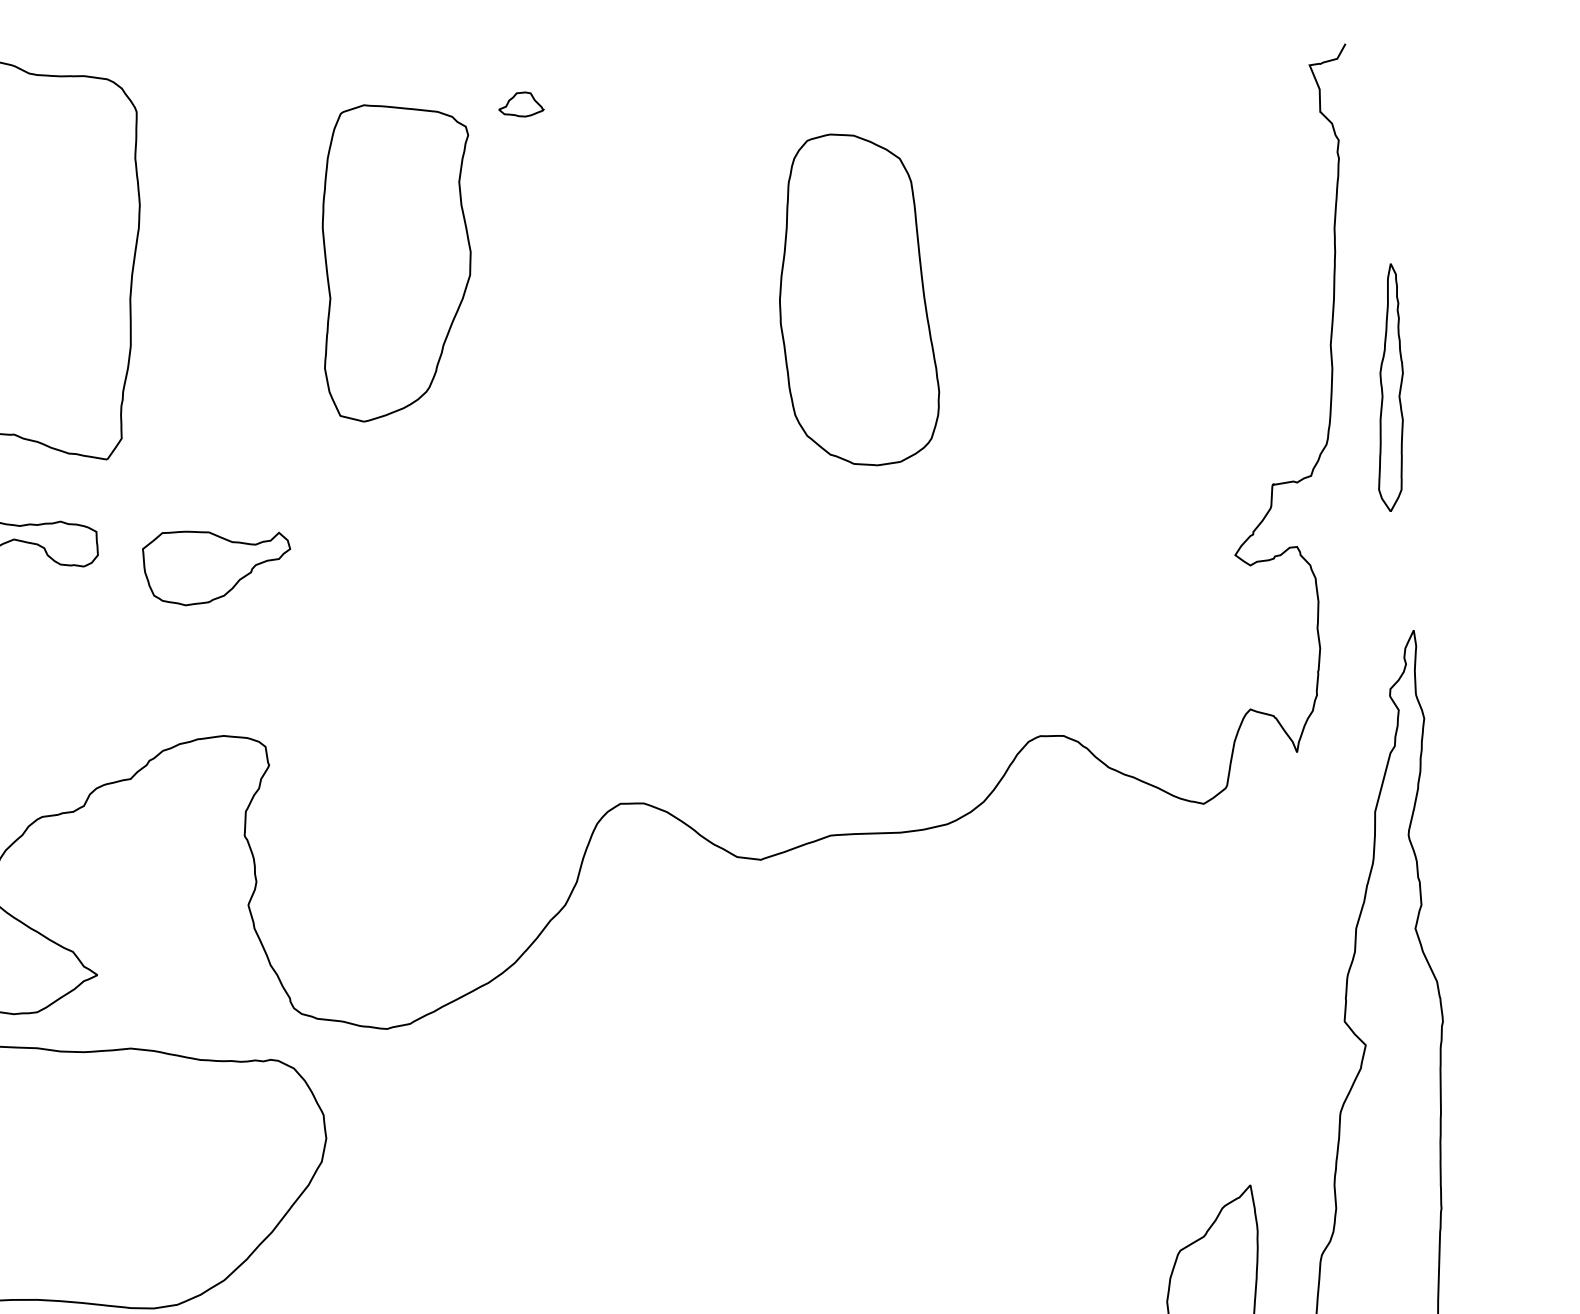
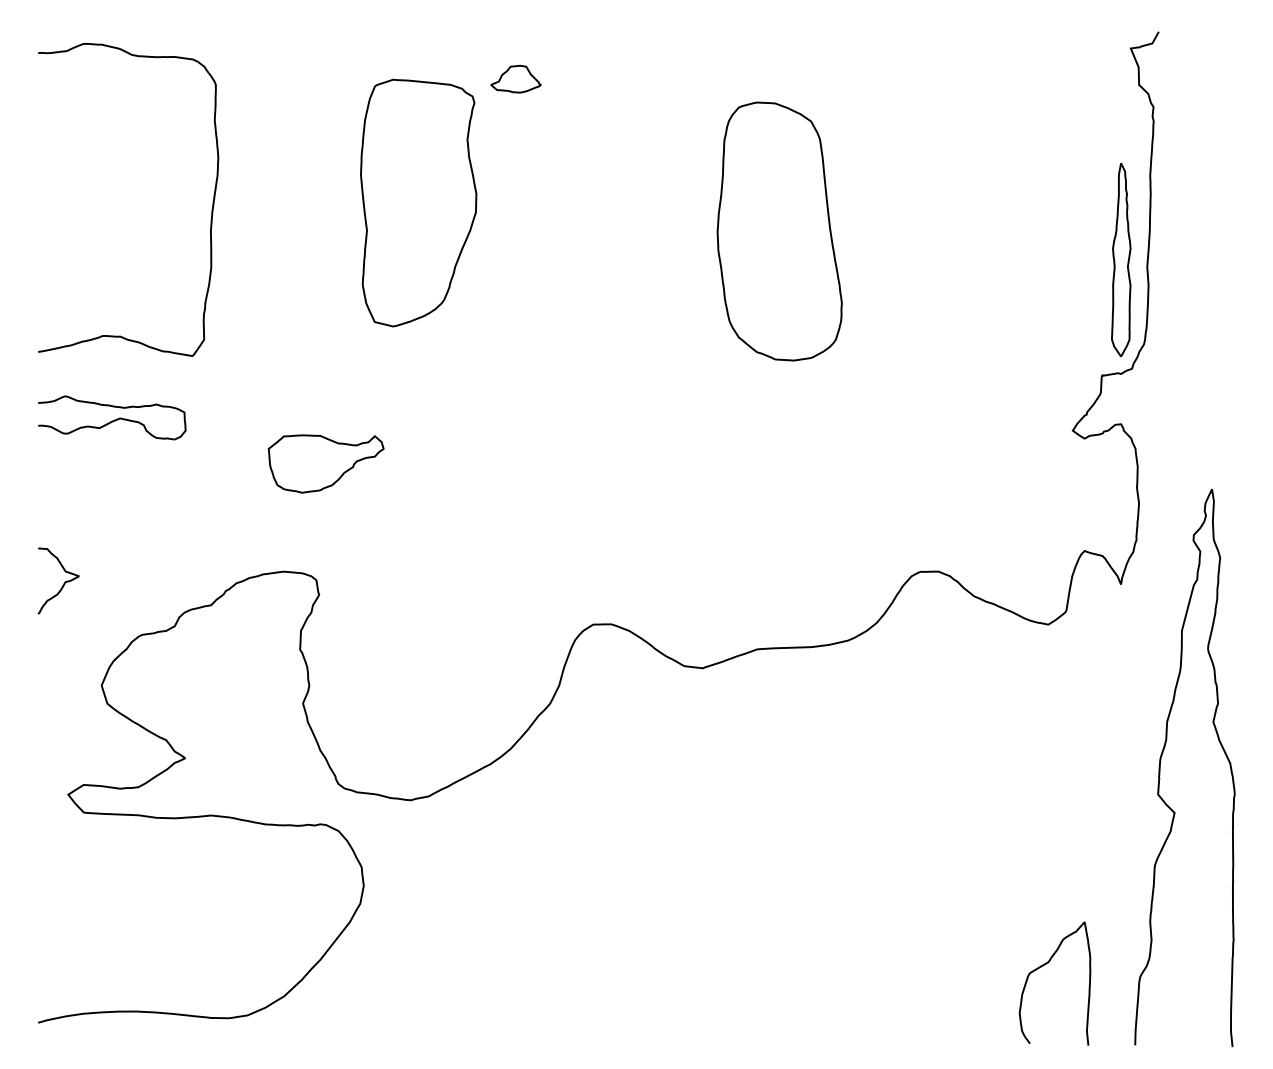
part: (520, 103) -> (515, 78), size x1.43
part: (1391, 387) -> (1121, 259), moved
part: (215, 567) -> (325, 463), moved

